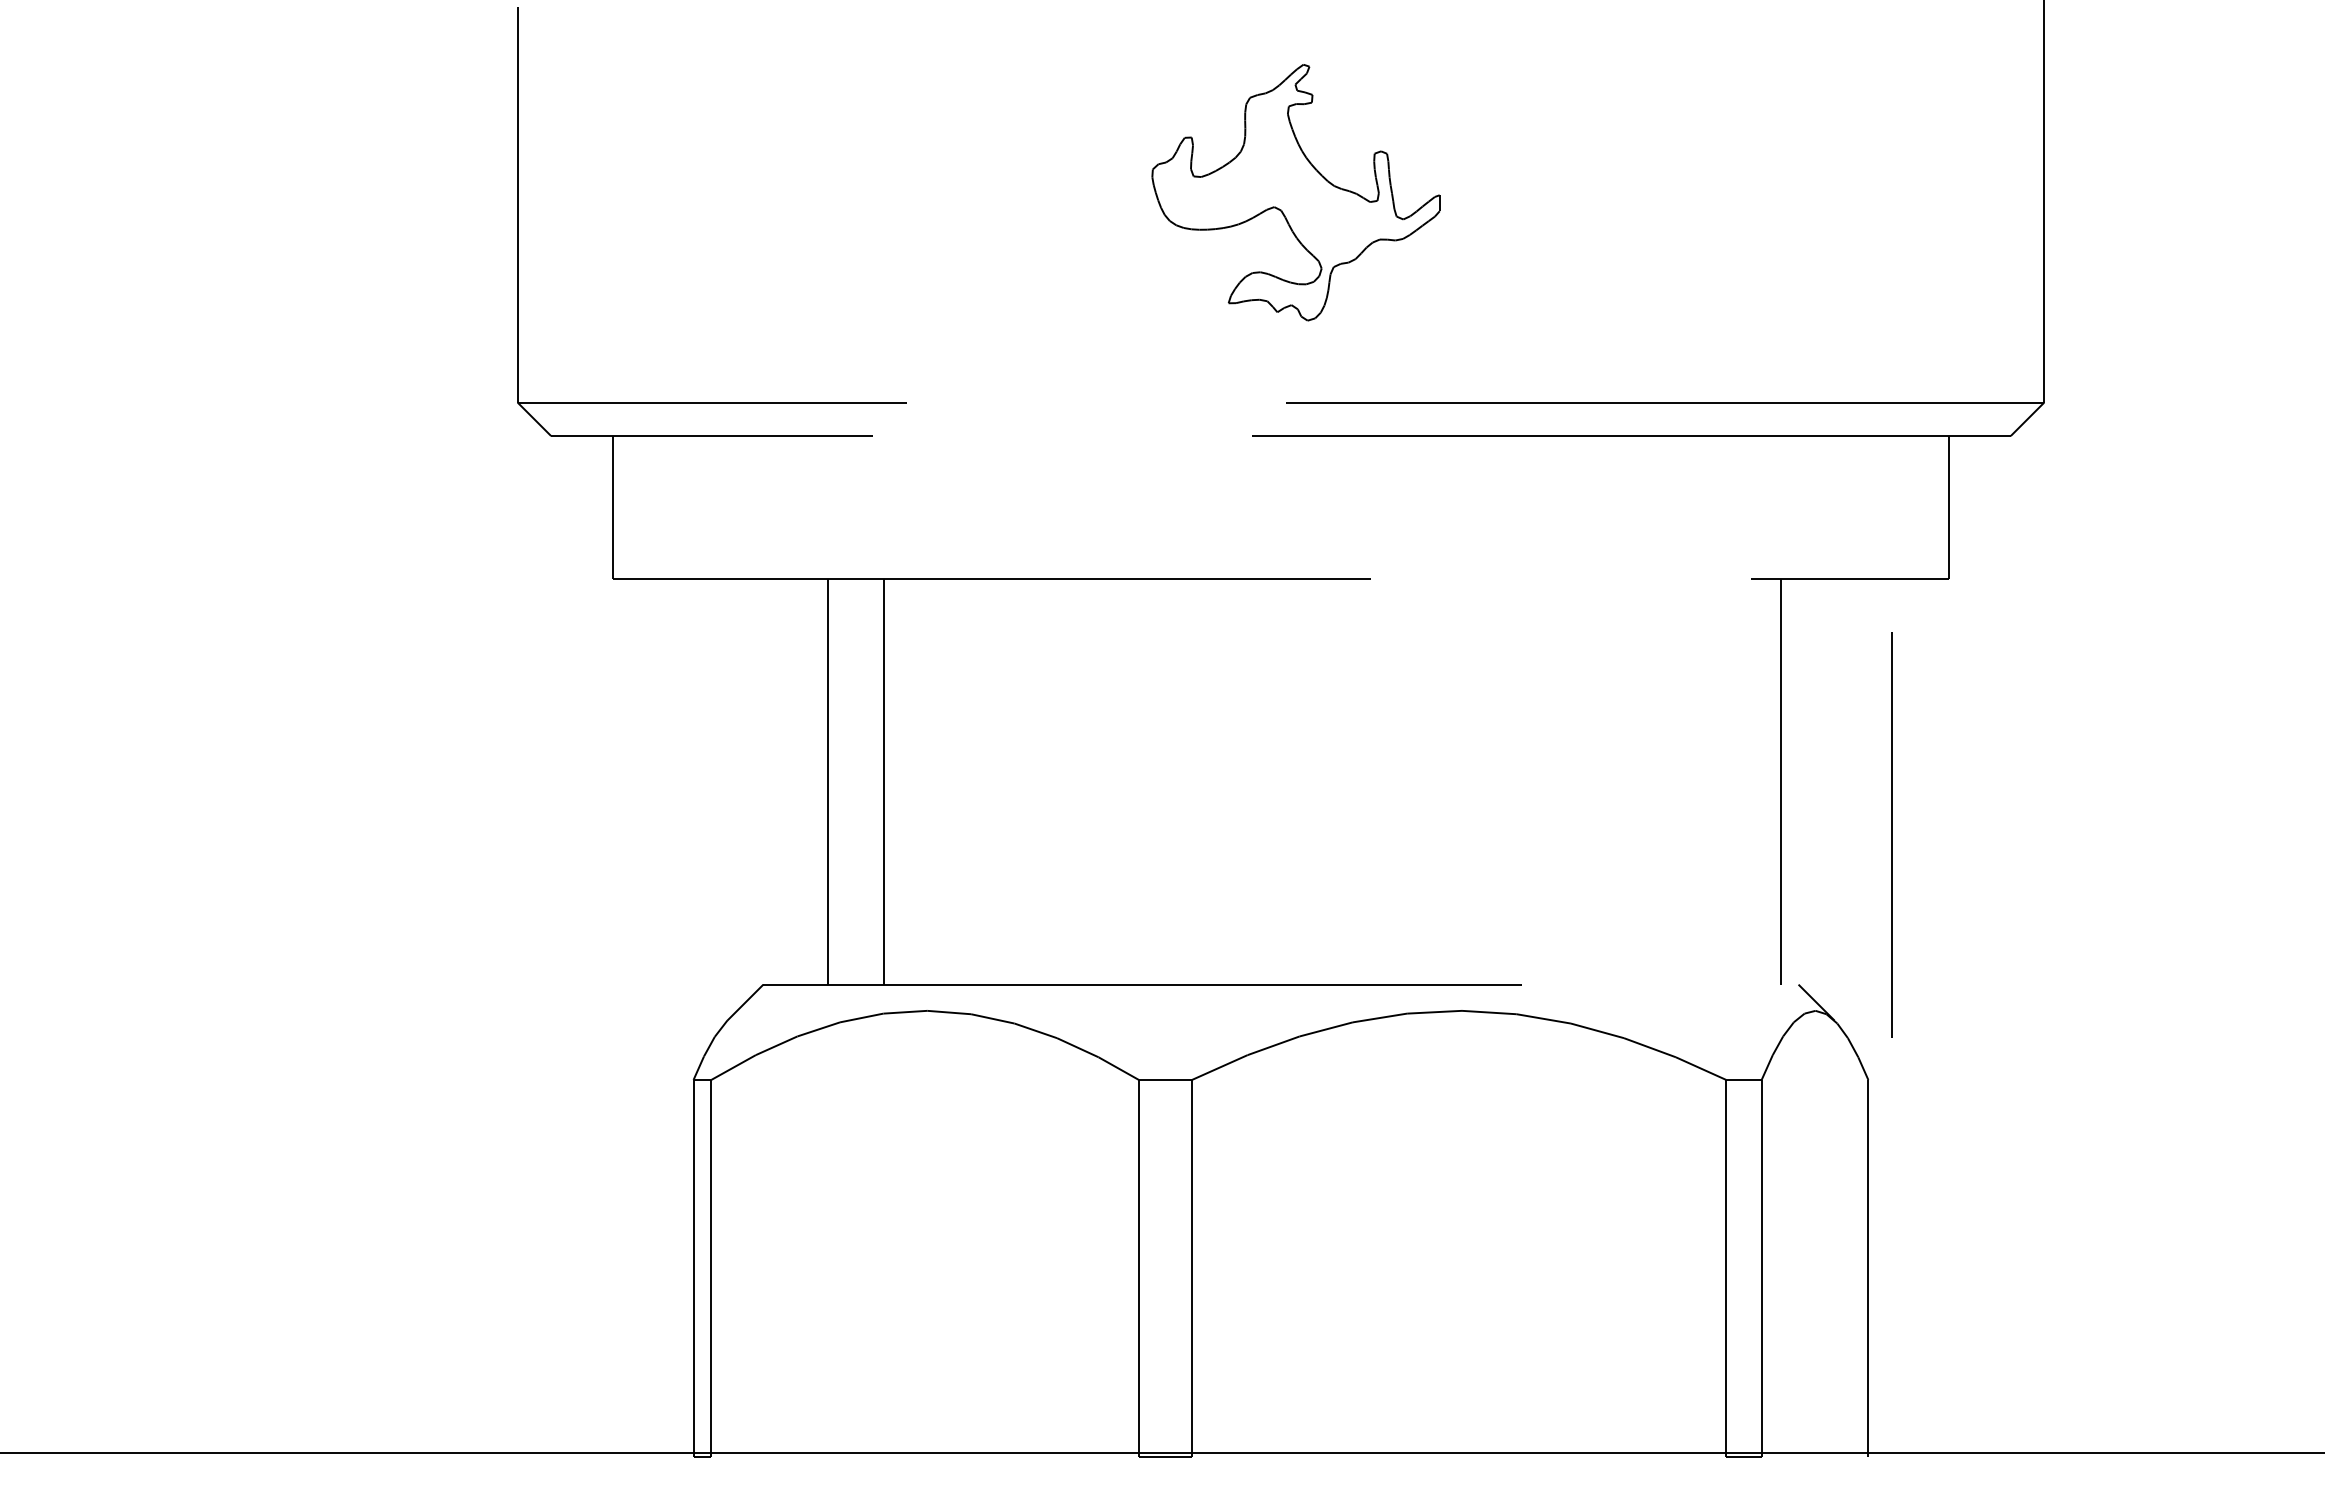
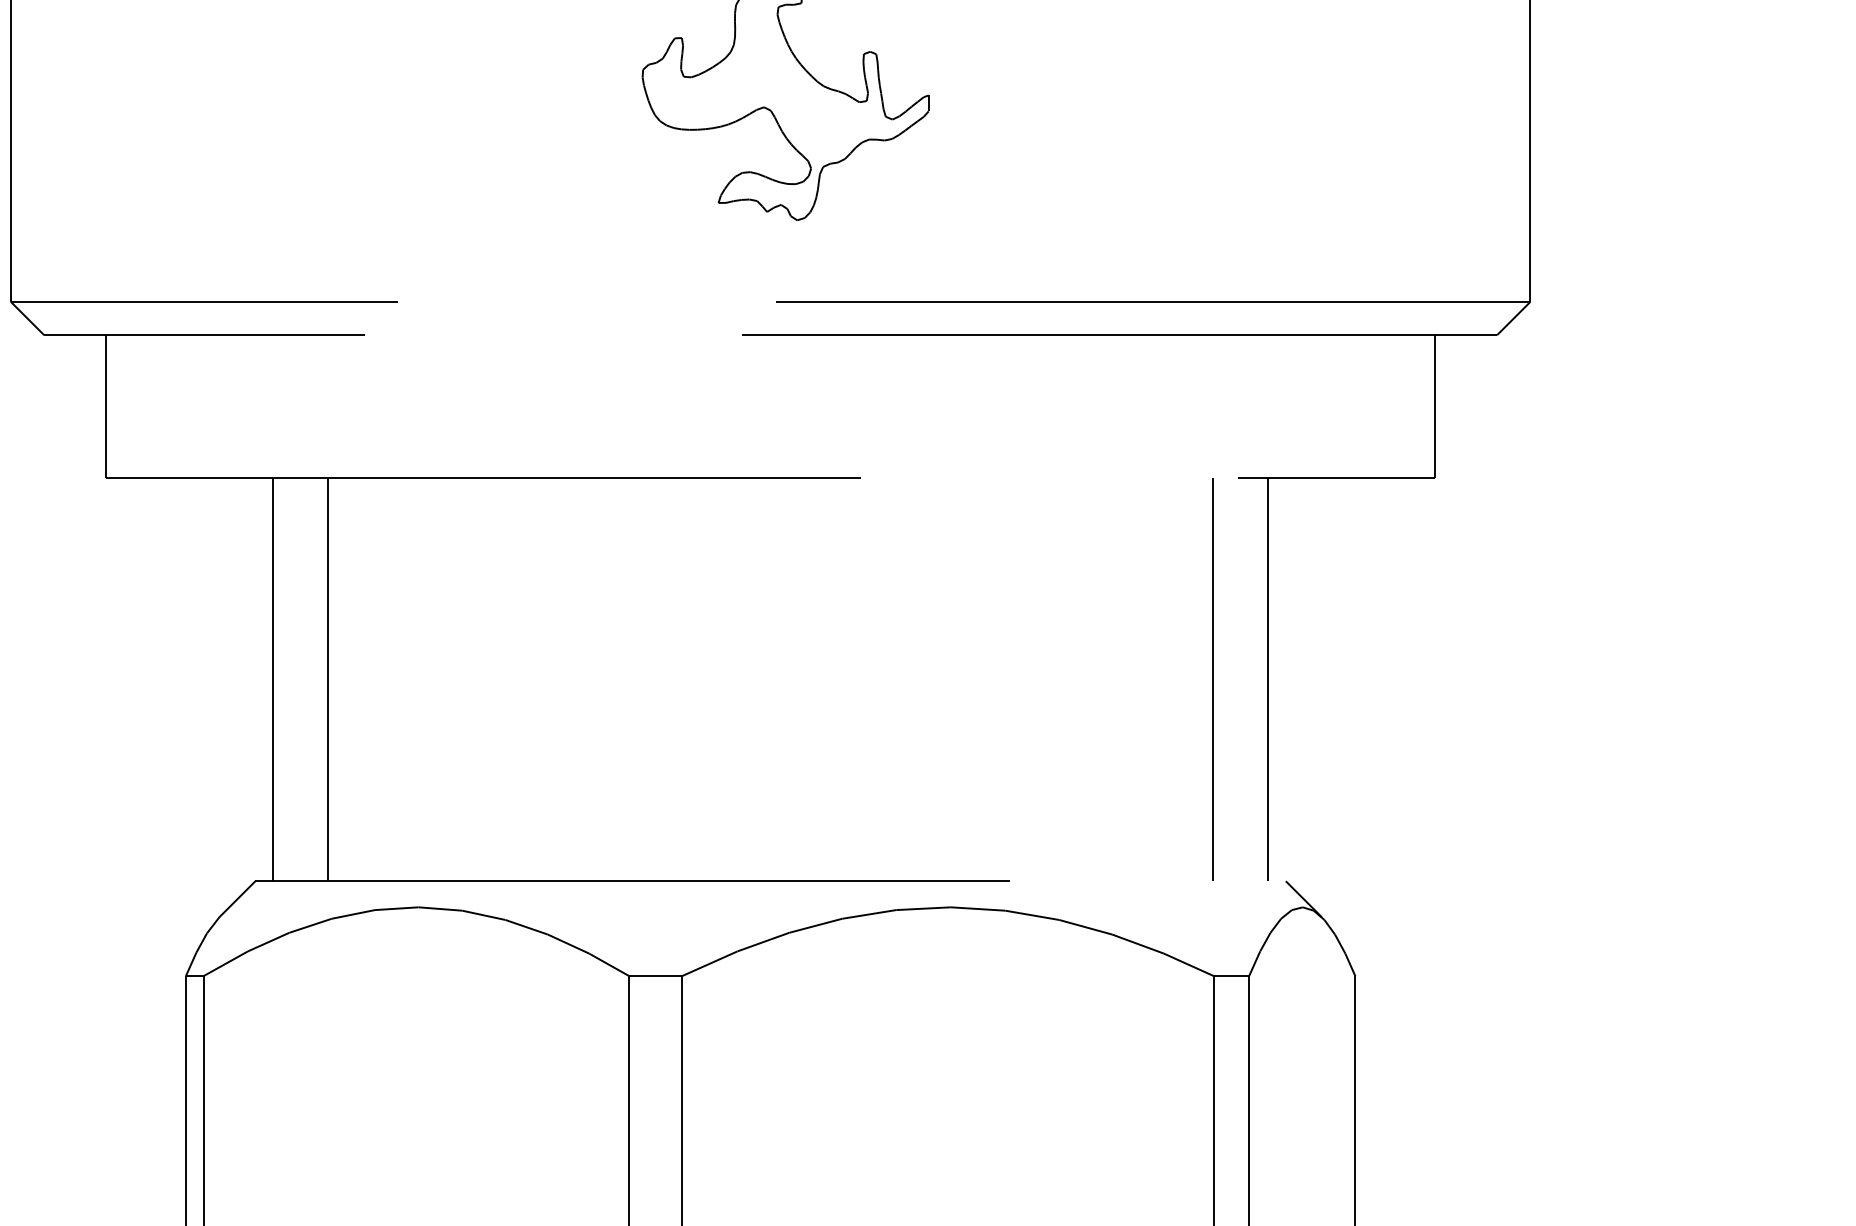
line: (828, 781) -> (273, 679), moved
line: (883, 781) -> (328, 679), moved
line: (1891, 834) -> (1212, 679), moved

